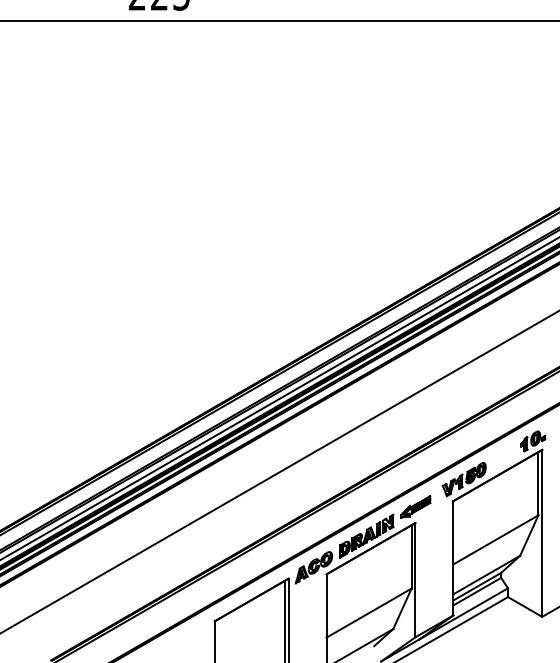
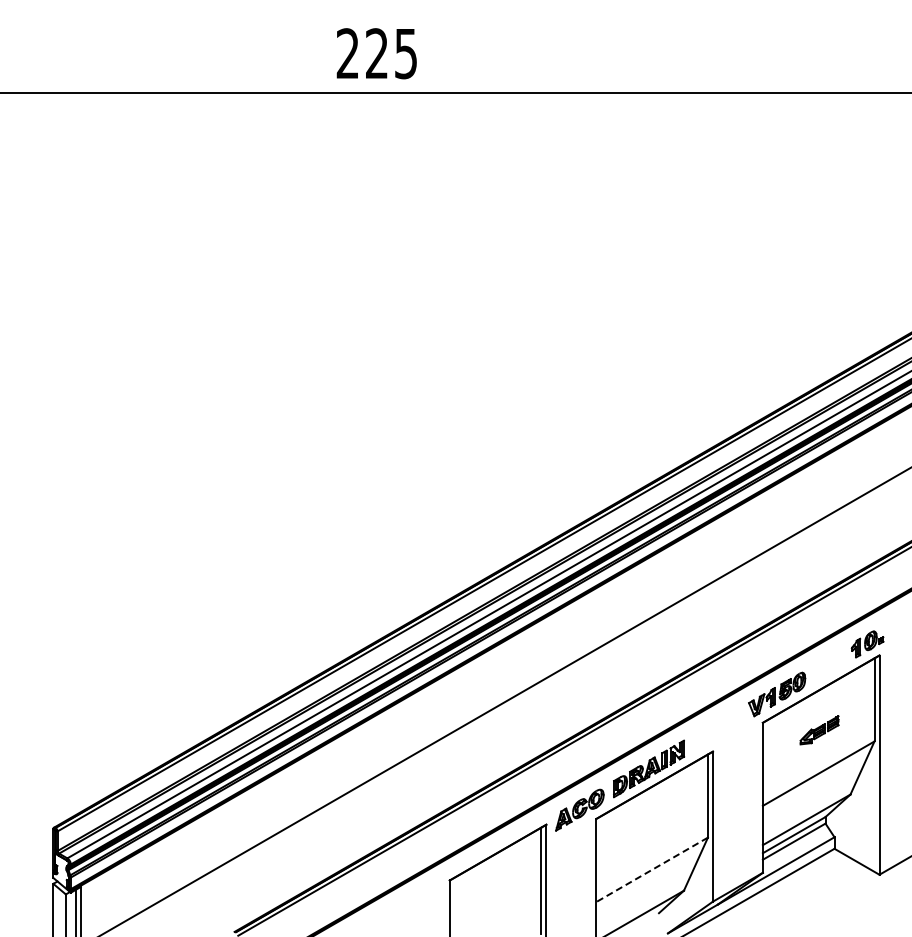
part: (415, 506) -> (819, 730), moved
line: (368, 613) -> (651, 870), solid -> dashed

